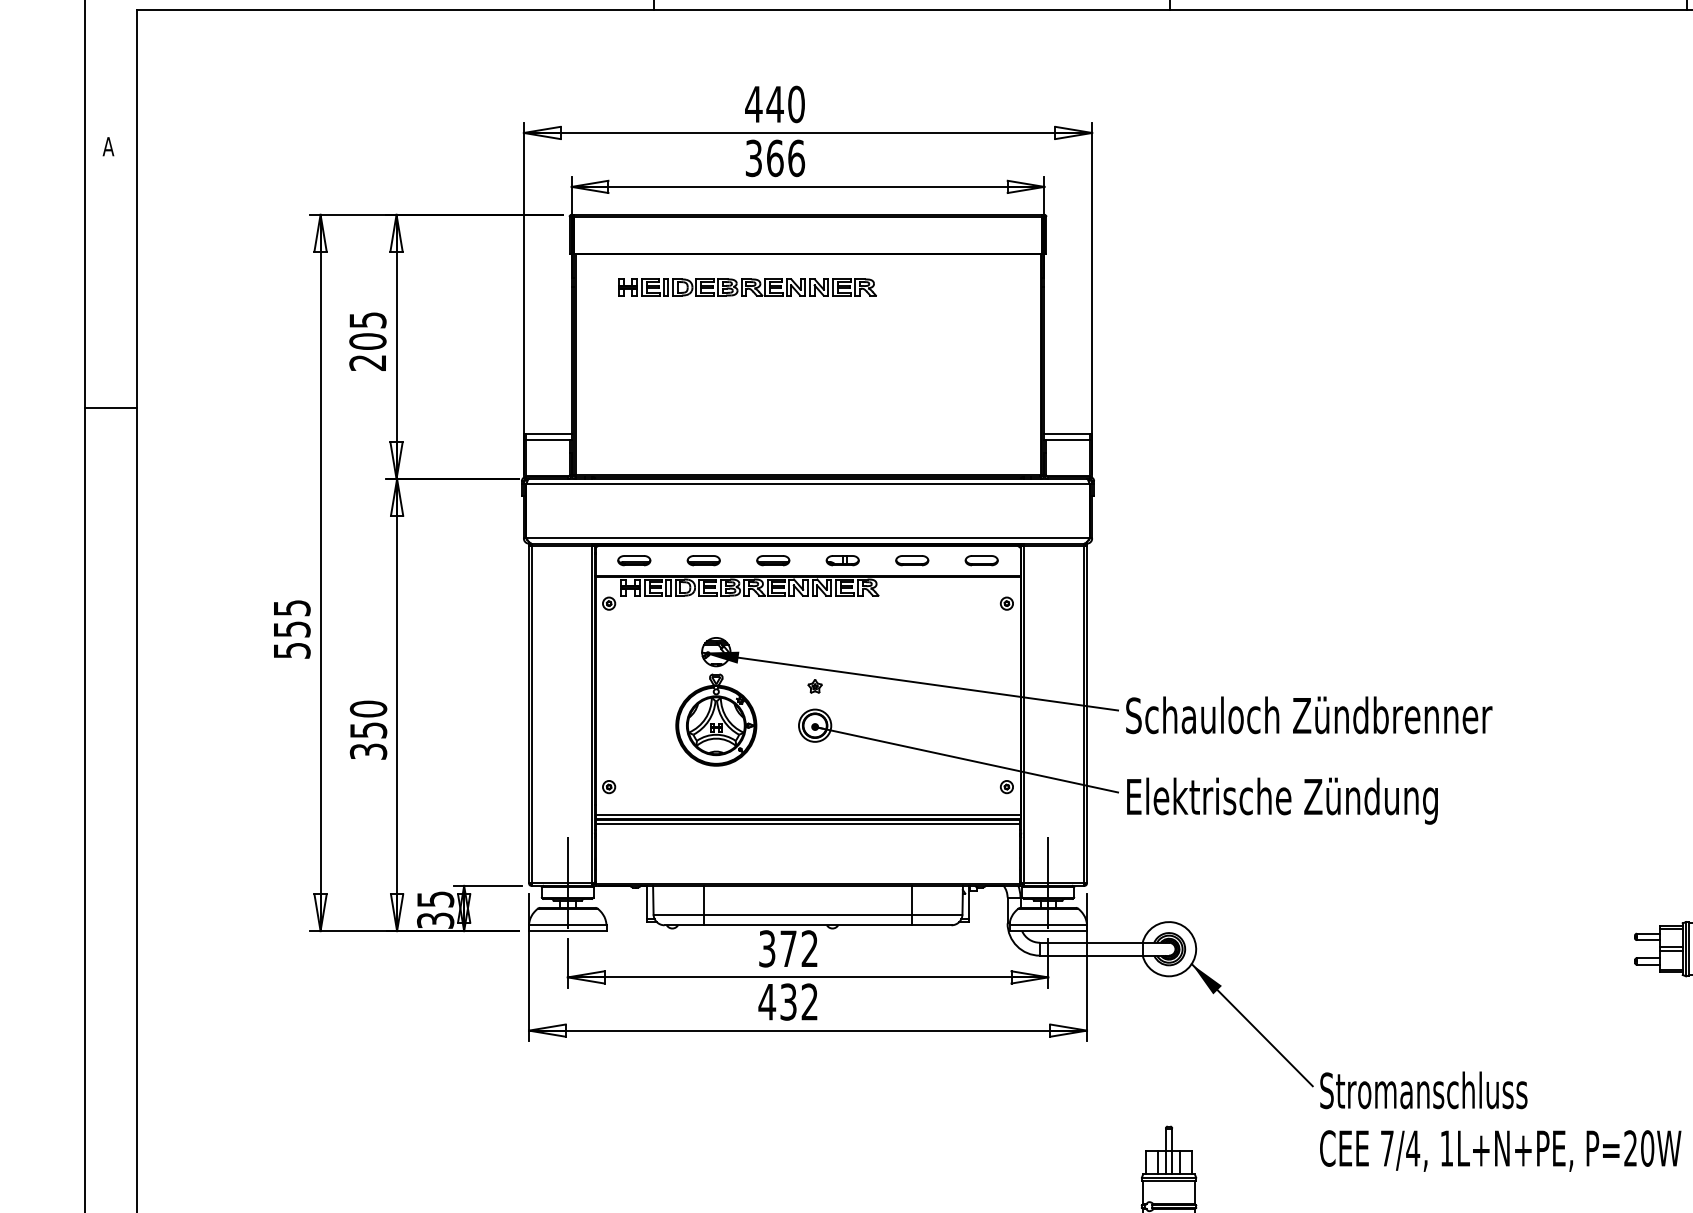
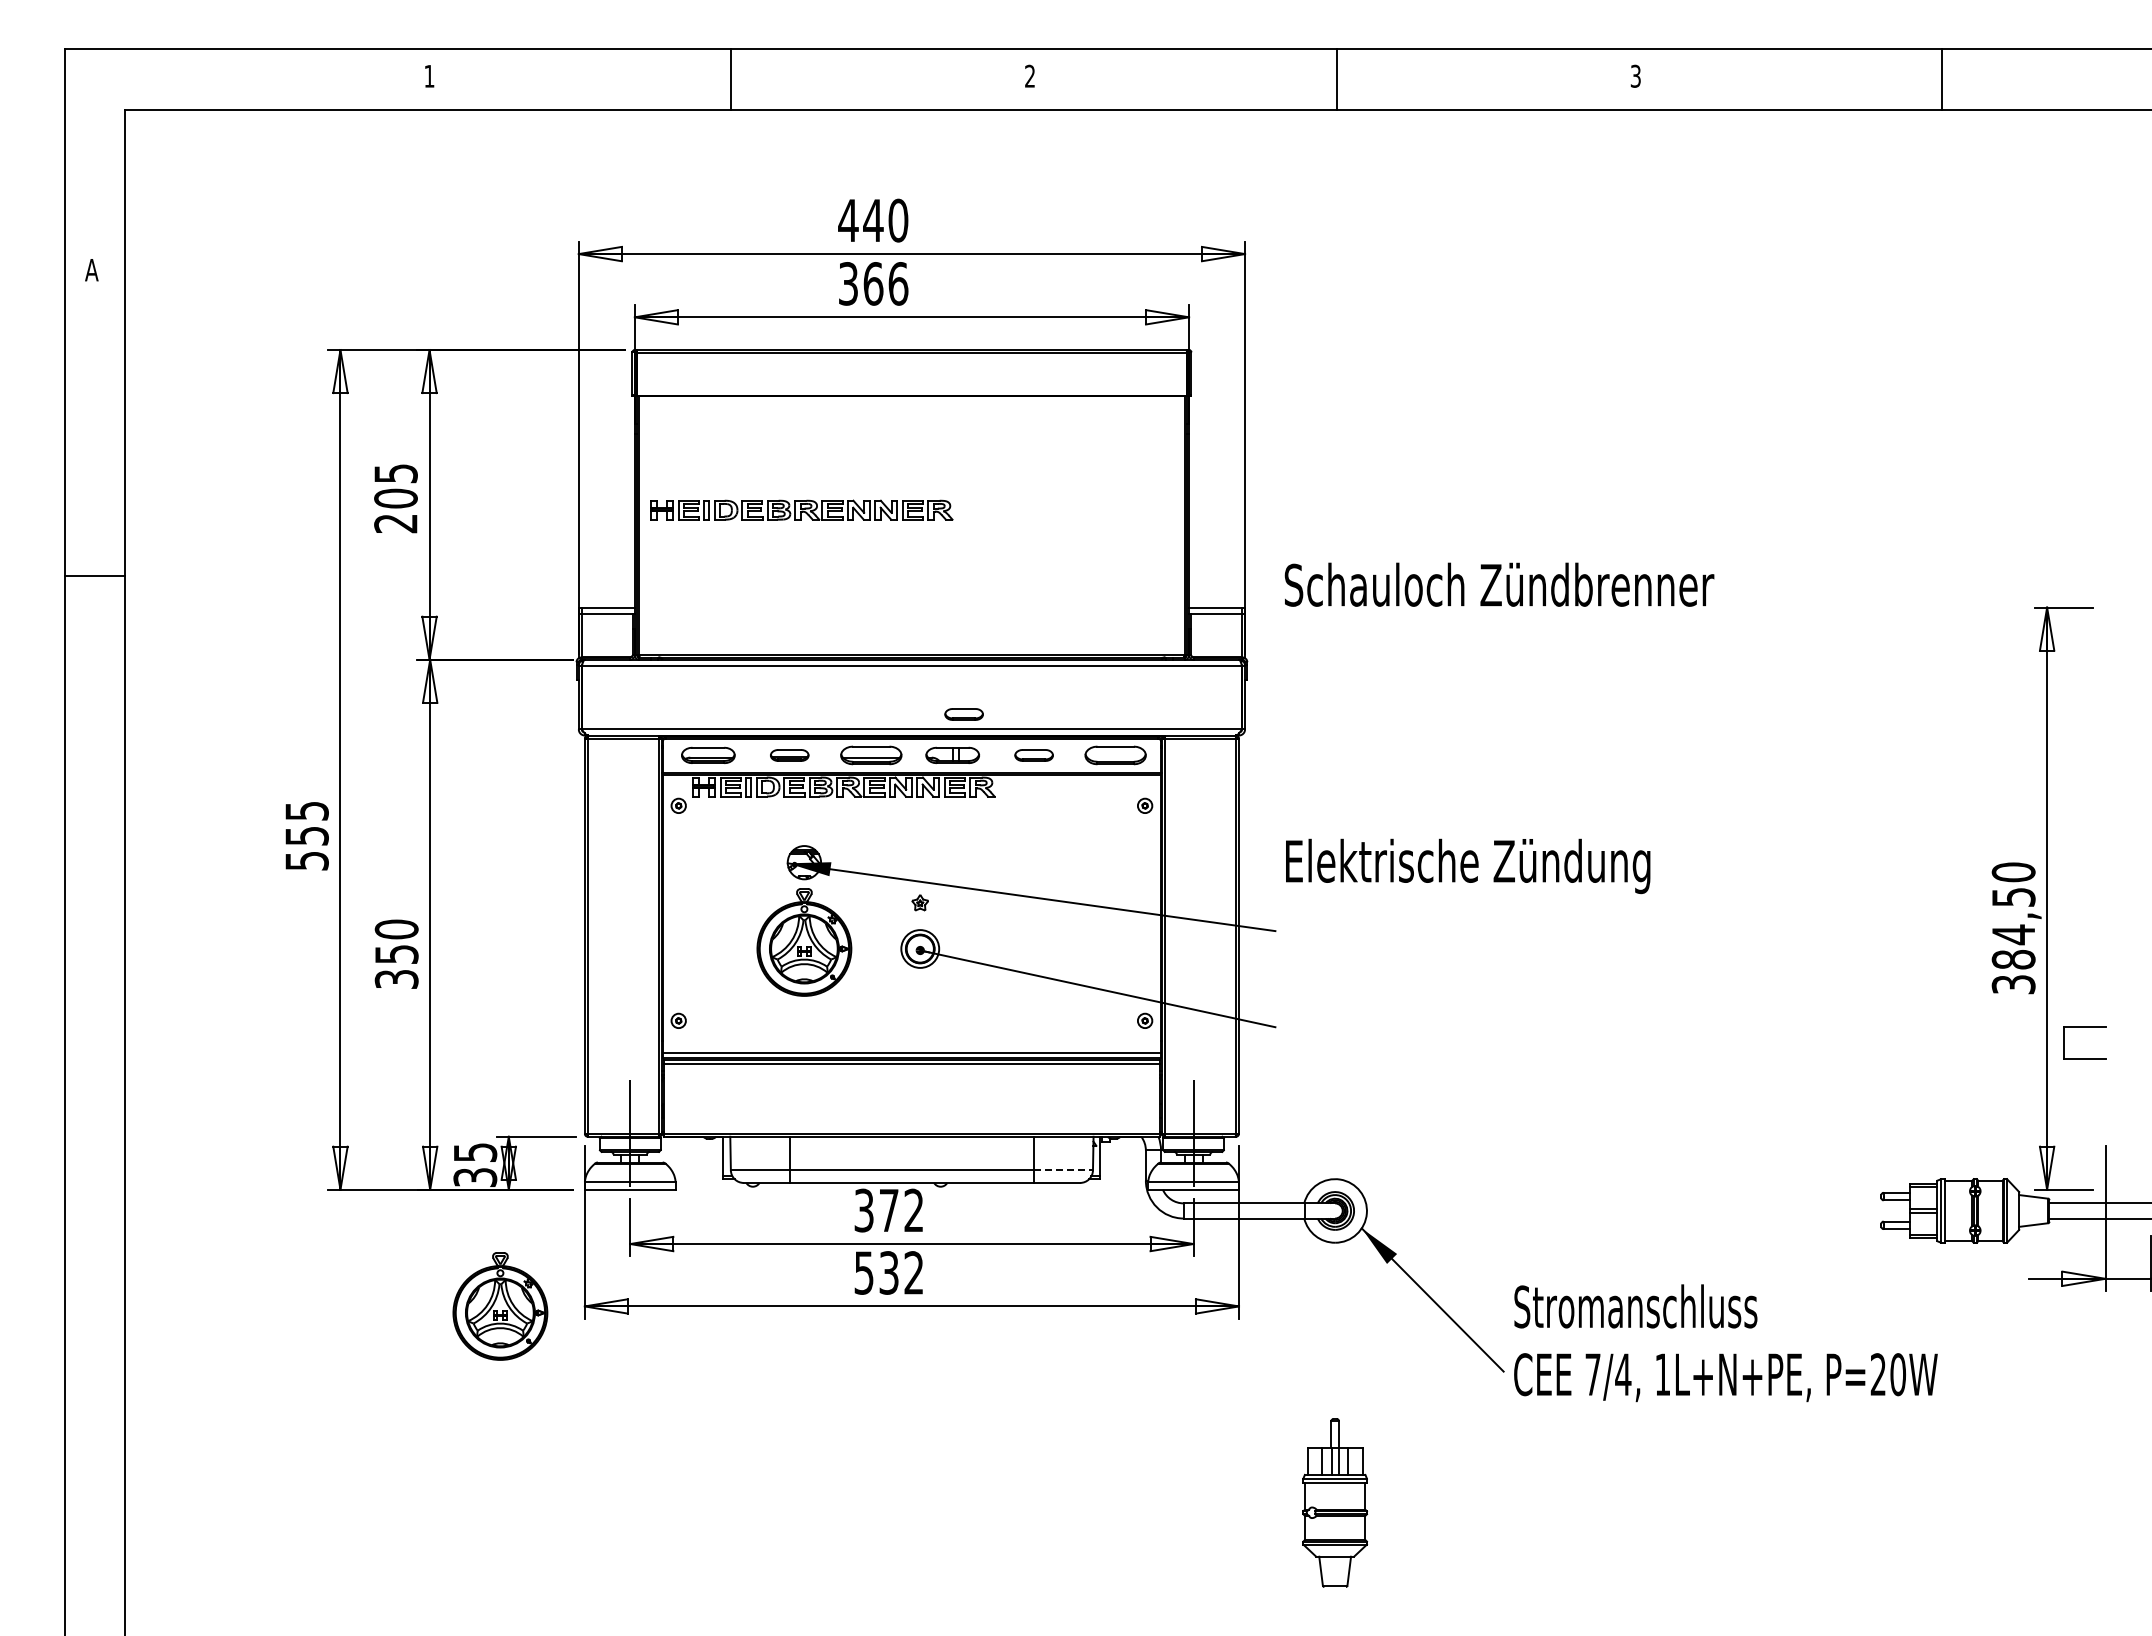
part: (747, 286) -> (801, 509), moved
part: (852, 525) -> (963, 714), added
part: (633, 560) -> (707, 755), size x1.4
part: (772, 560) -> (870, 755), size x1.6
part: (842, 560) -> (952, 755), size x1.4
part: (981, 560) -> (1115, 755), size x1.6
text: (1309, 715) -> (1499, 584), moved
text: (1282, 801) -> (1468, 866), moved
line: (937, 914) -> (1063, 1170), solid -> dashed
text: (766, 1001) -> (863, 1272), 432 -> 532
part: (457, 1030) -> (500, 1306), added
text: (1500, 1121) -> (1725, 1343), moved

